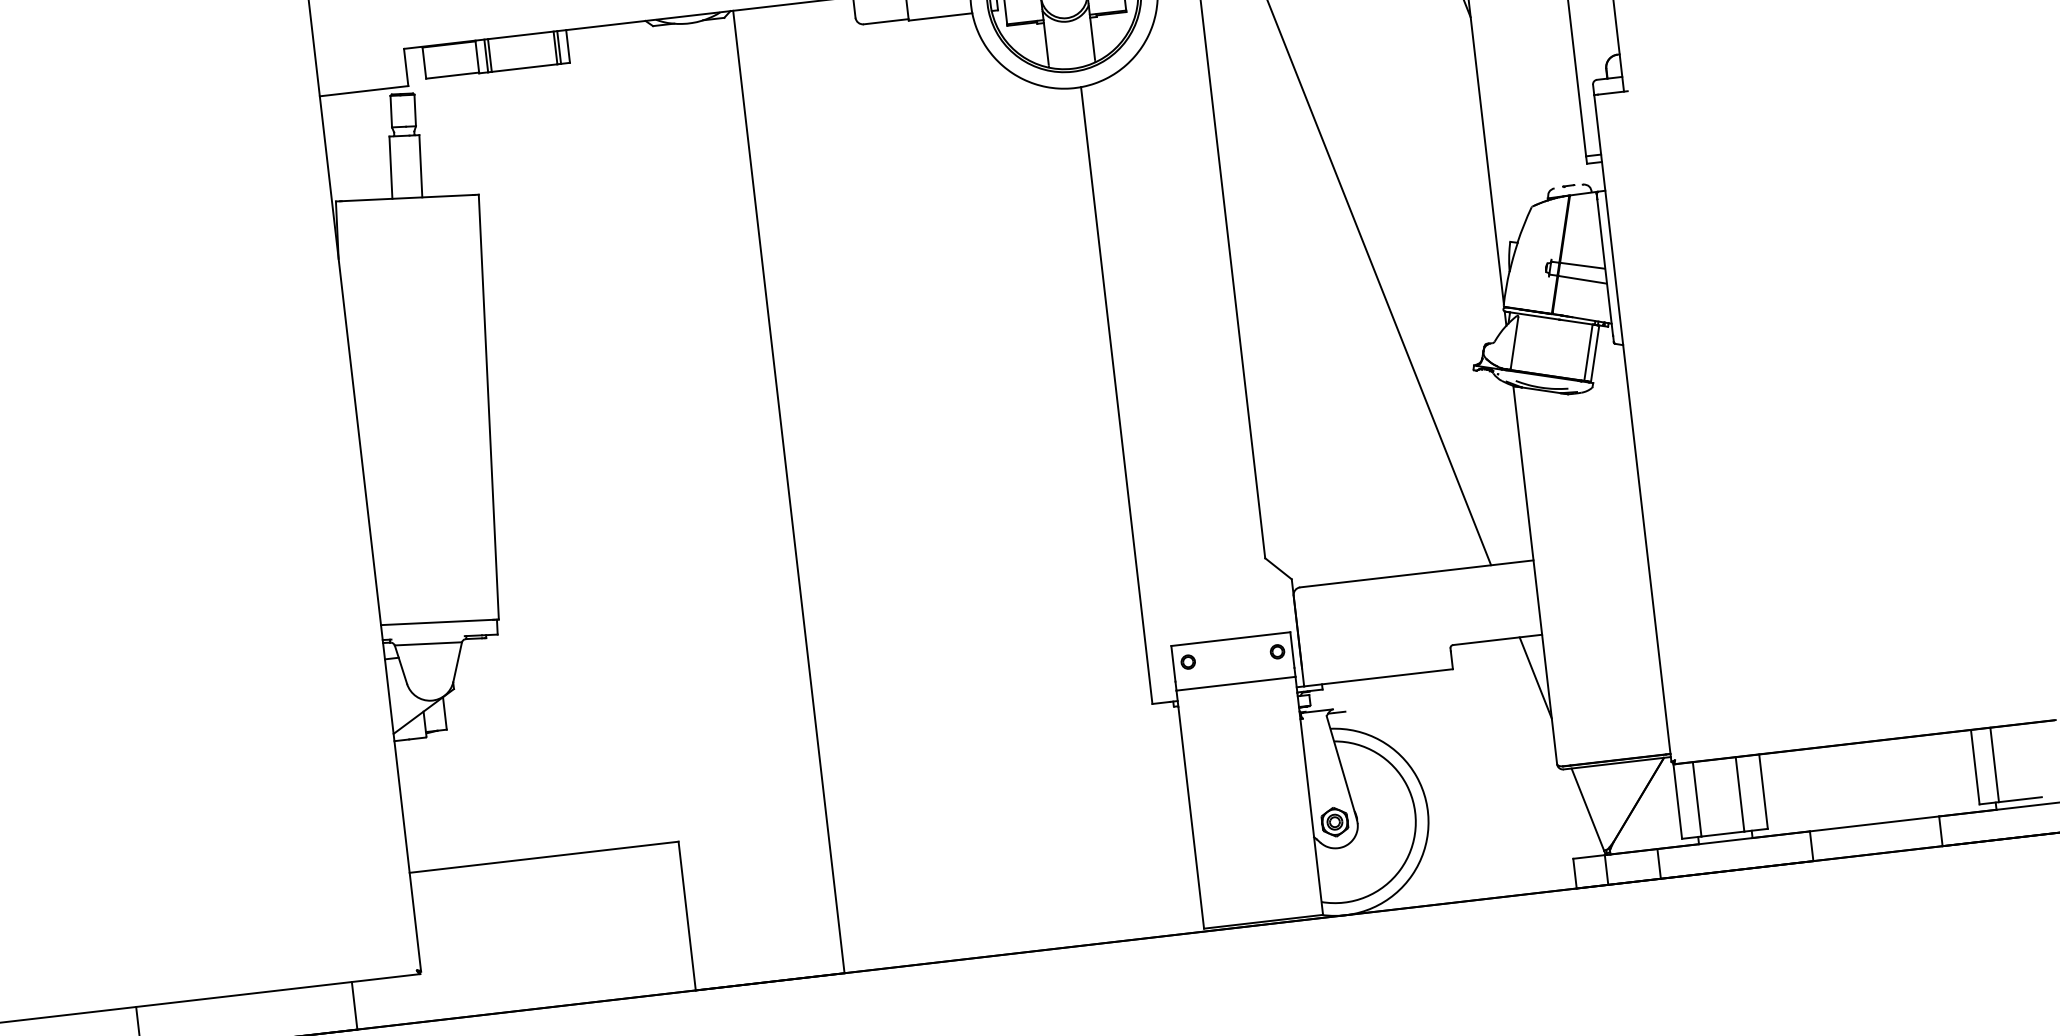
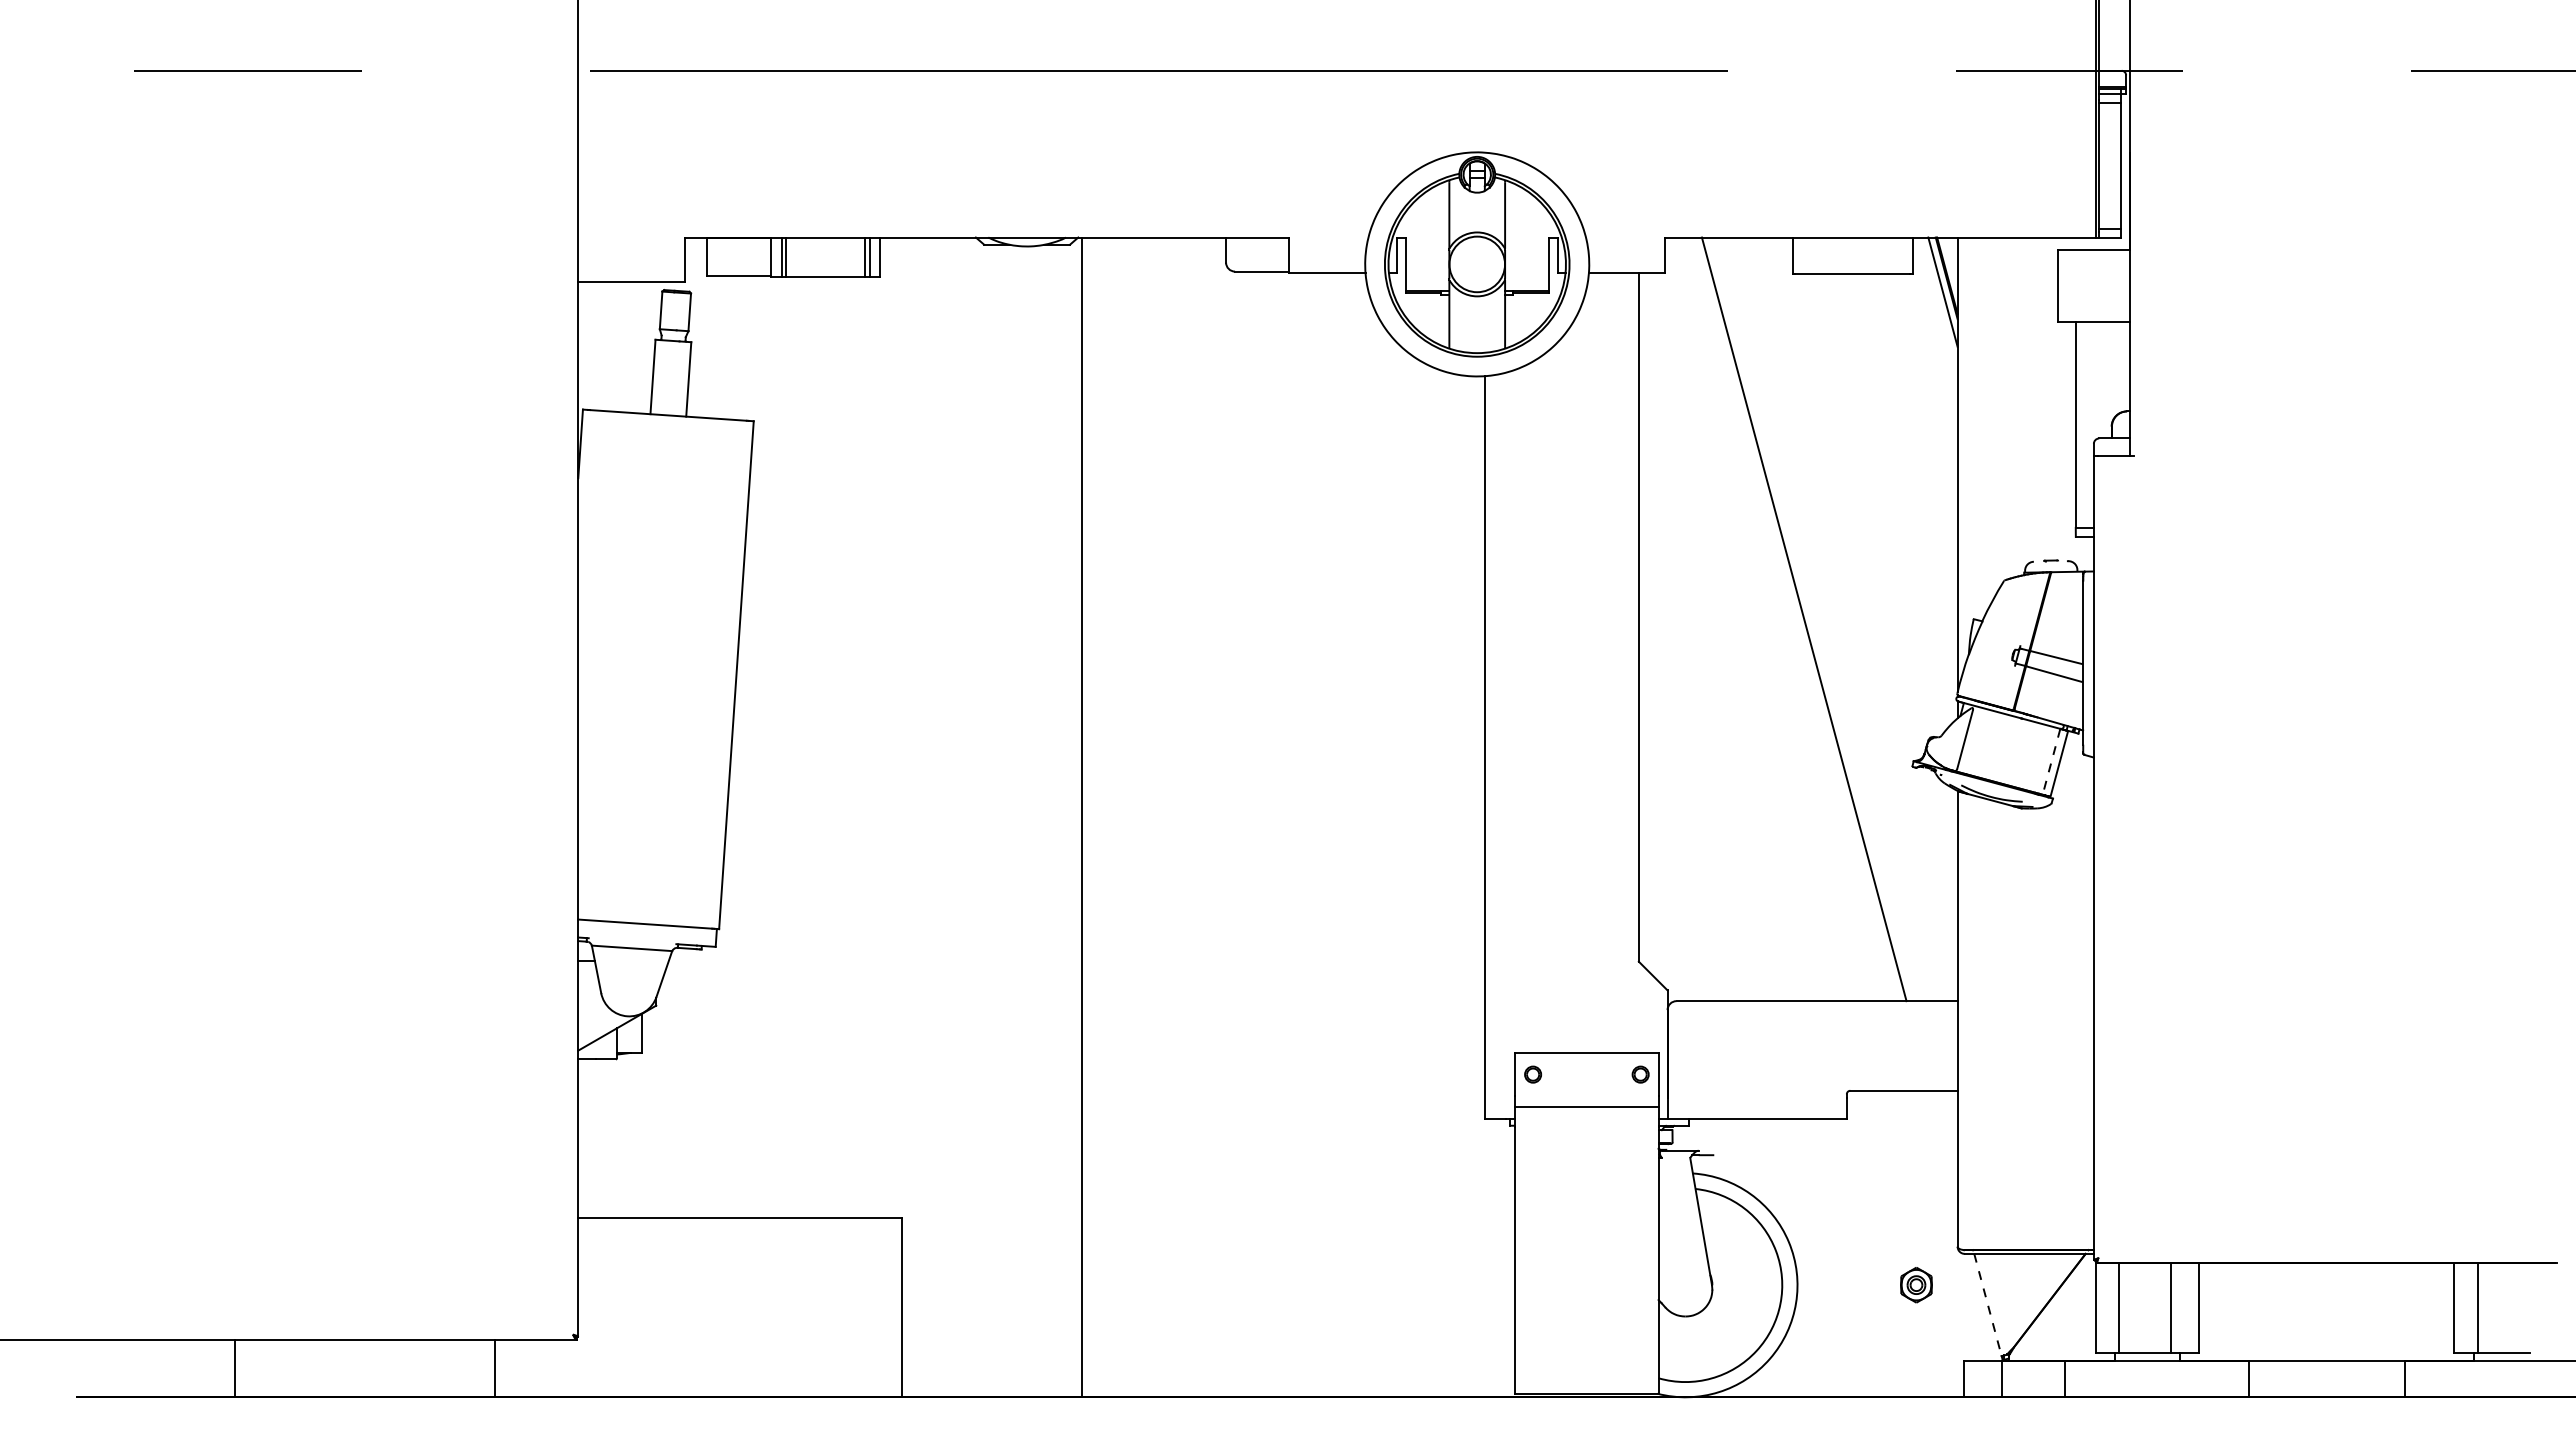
line: (1588, 353) -> (2051, 762), solid -> dashed
line: (1535, 677) -> (1943, 1140), removed
line: (1587, 810) -> (1987, 1305), solid -> dashed
part: (1334, 822) -> (1916, 1285), moved

